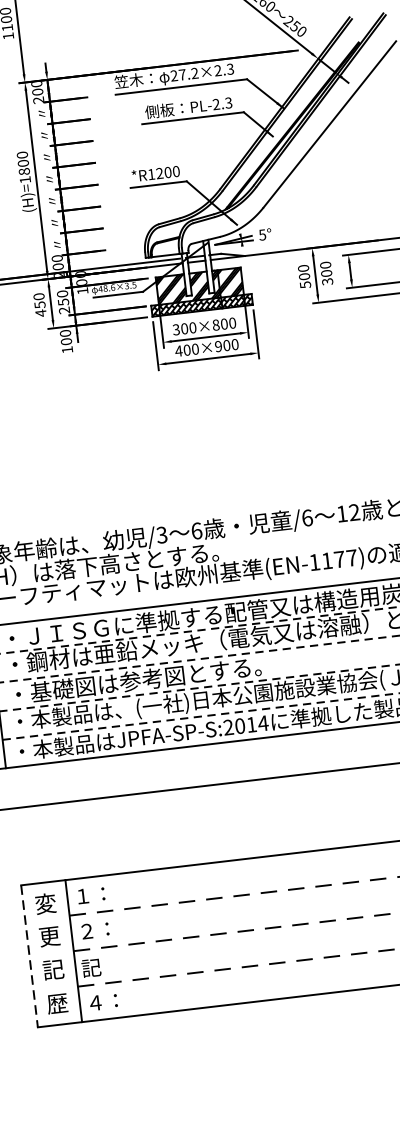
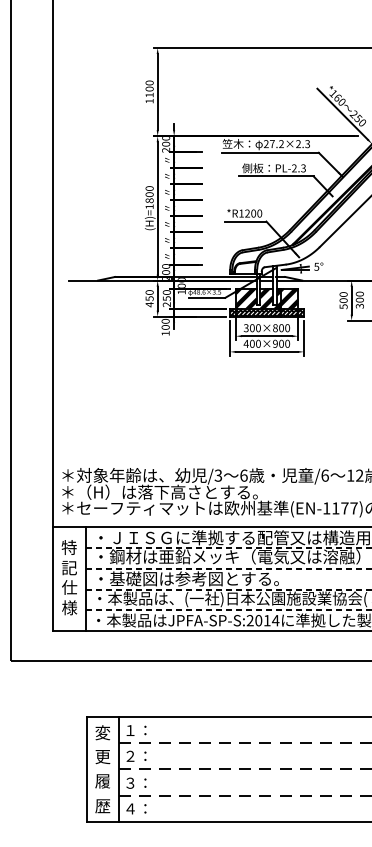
line: (29, 956) -> (86, 769), dashed -> solid
text: (96, 966) -> (134, 782), 記 -> ３：
text: (53, 970) -> (102, 781), 記 -> 履

